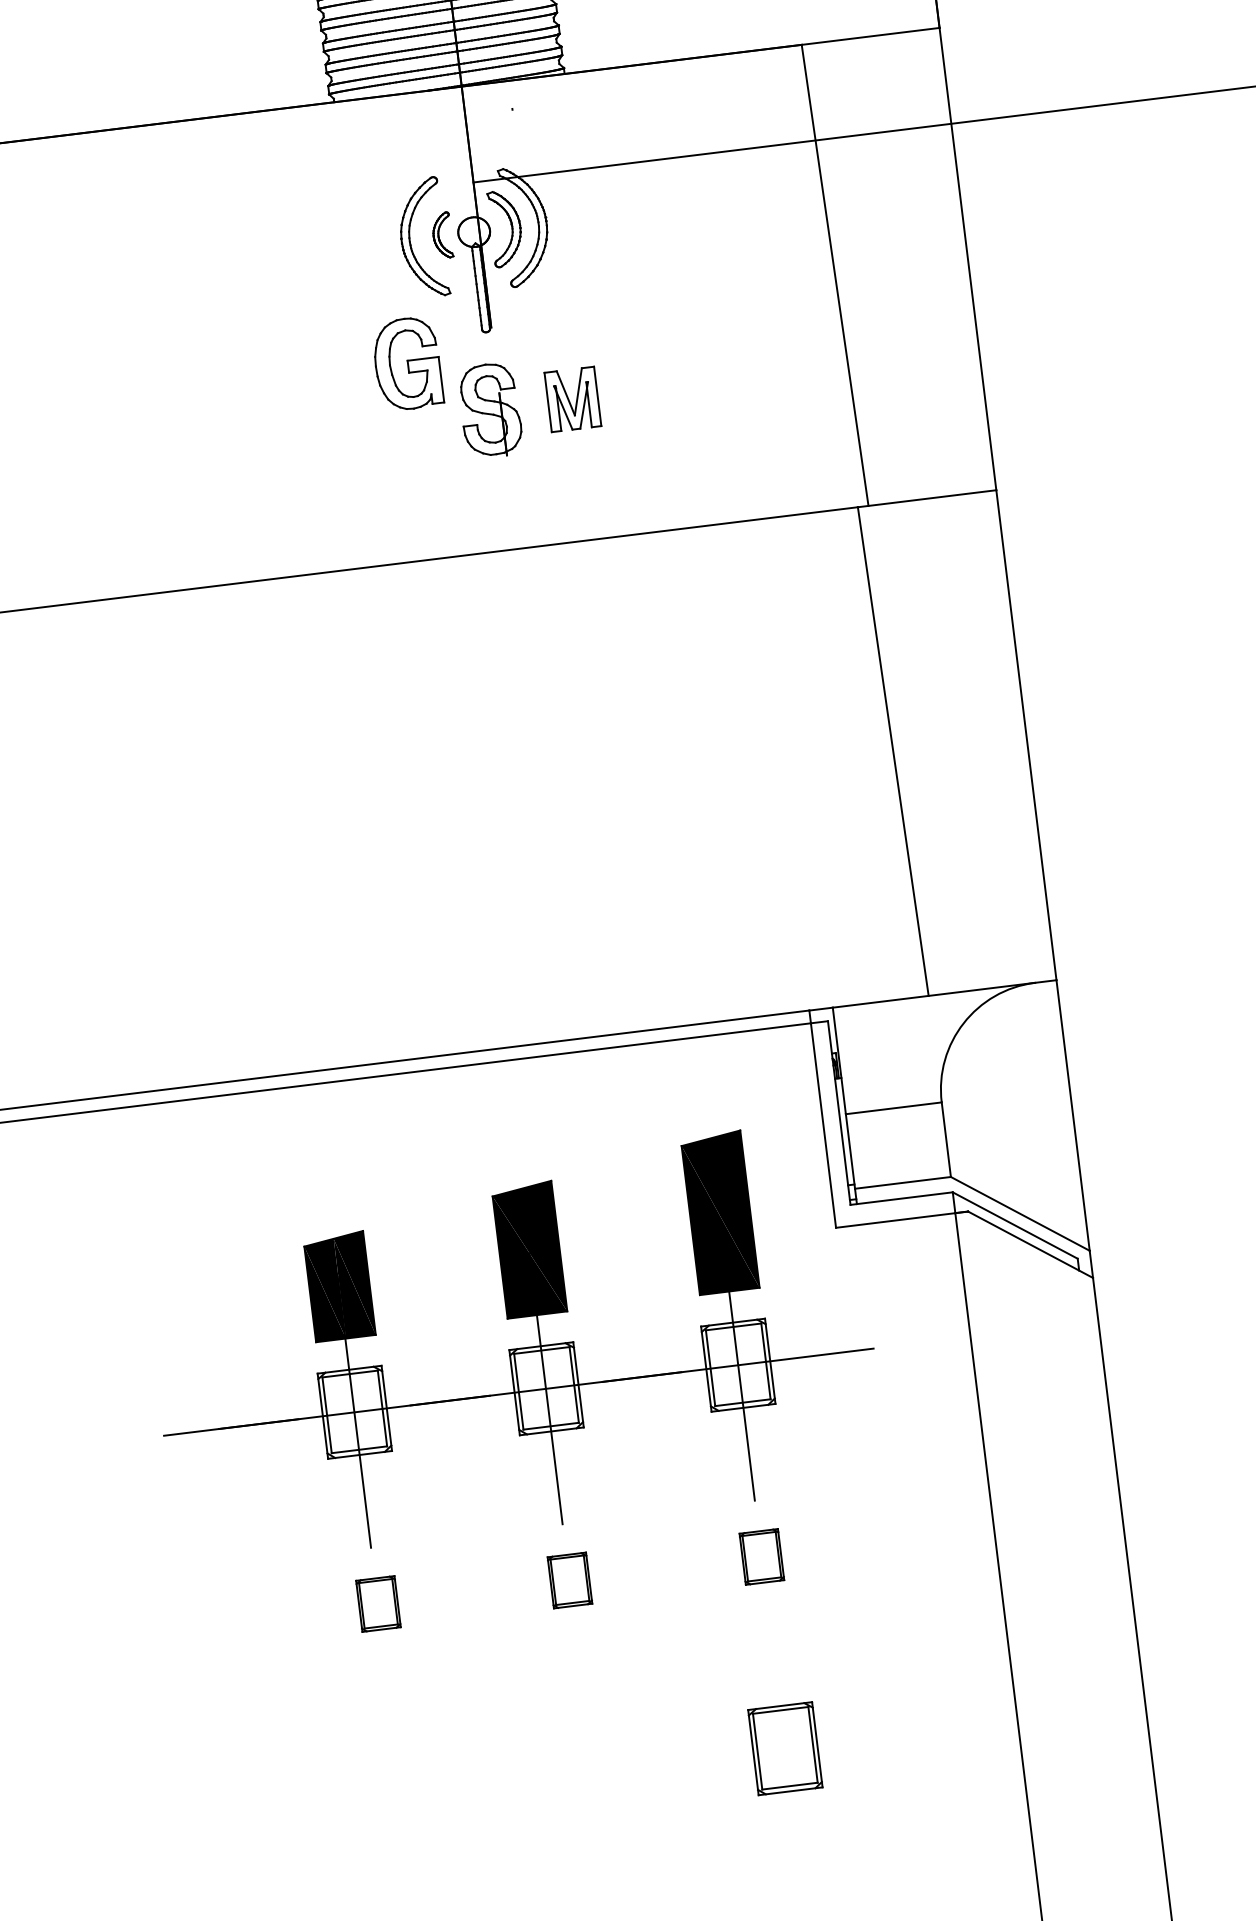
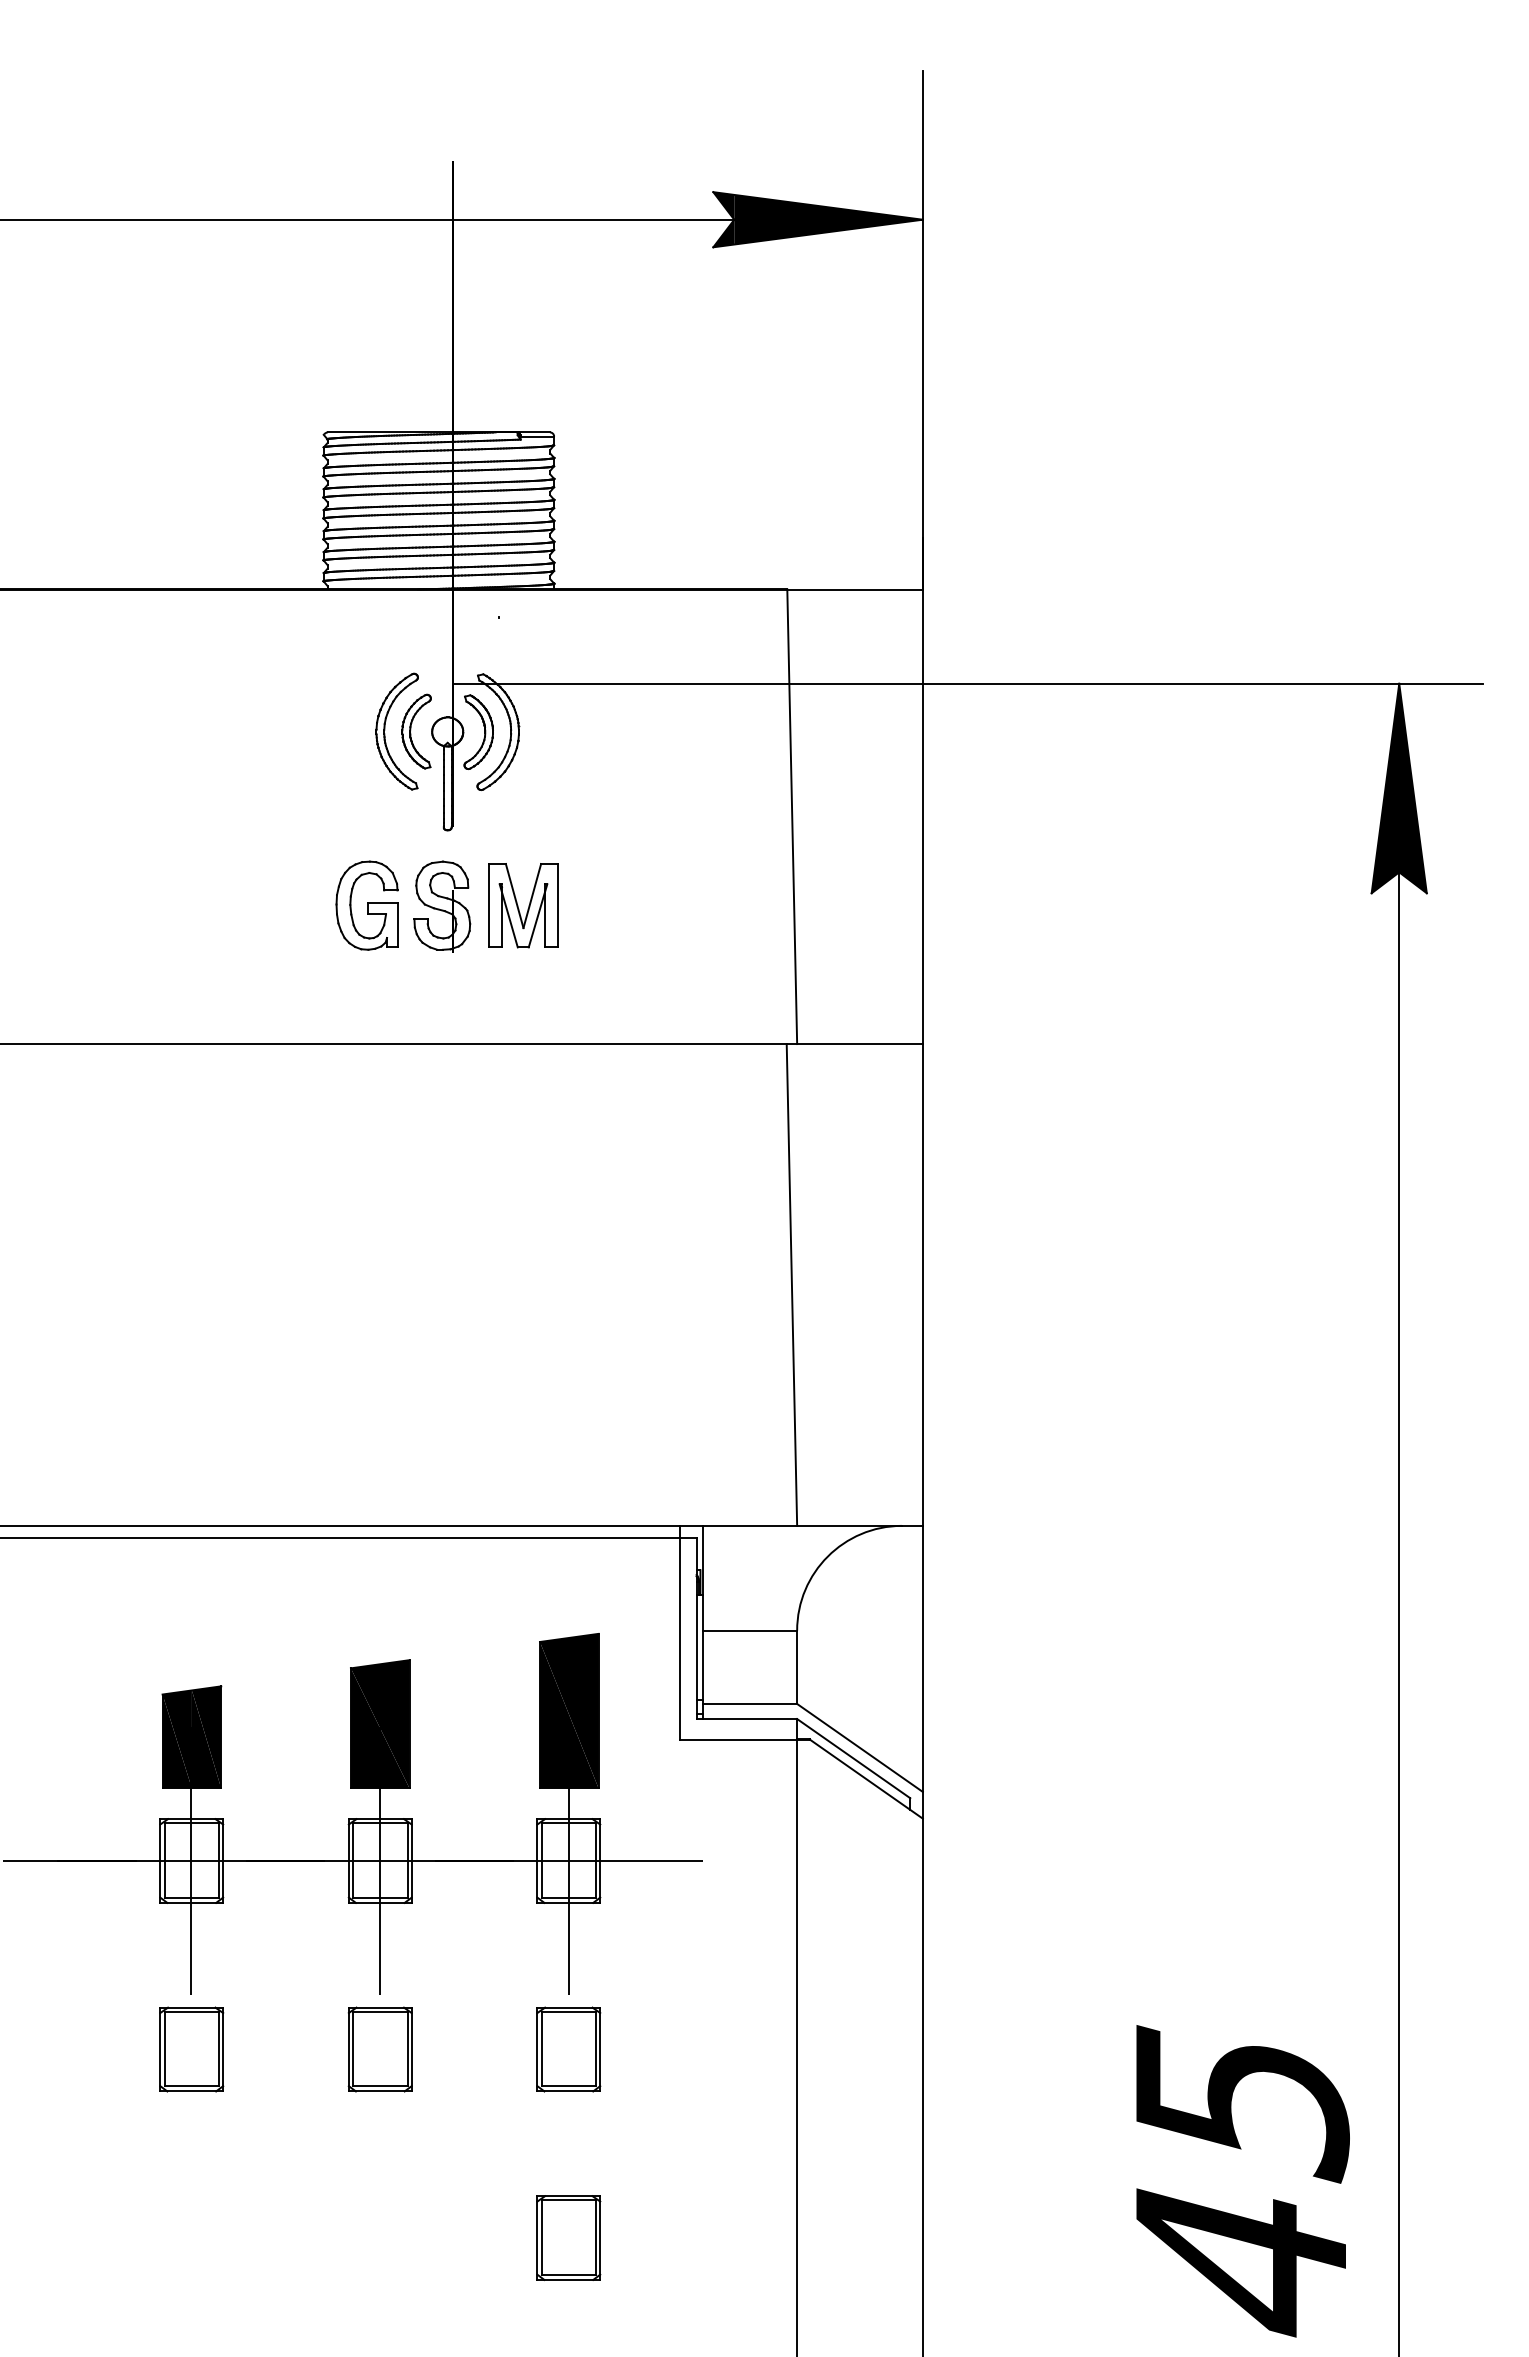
part: (442, 235) -> (416, 731), size x1.67
part: (406, 363) -> (366, 905), moved
part: (572, 399) -> (523, 905), size x1.43
part: (761, 1556) -> (568, 2049), size x1.67
part: (569, 1580) -> (379, 2049), size x1.67
part: (378, 1604) -> (191, 2049), size x1.67

